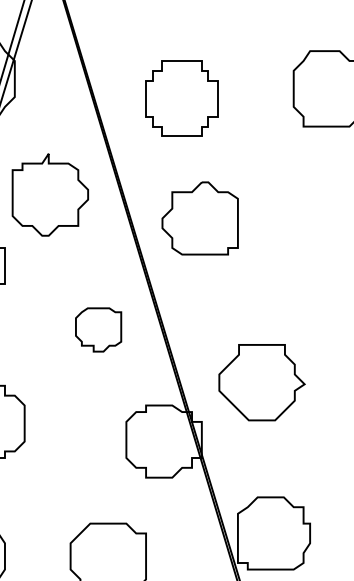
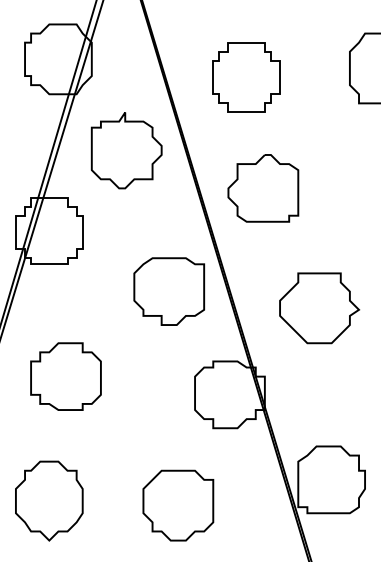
part: (50, 194) -> (126, 150), moved
part: (98, 329) -> (169, 291), size x1.67
part: (261, 382) -> (319, 308), moved

